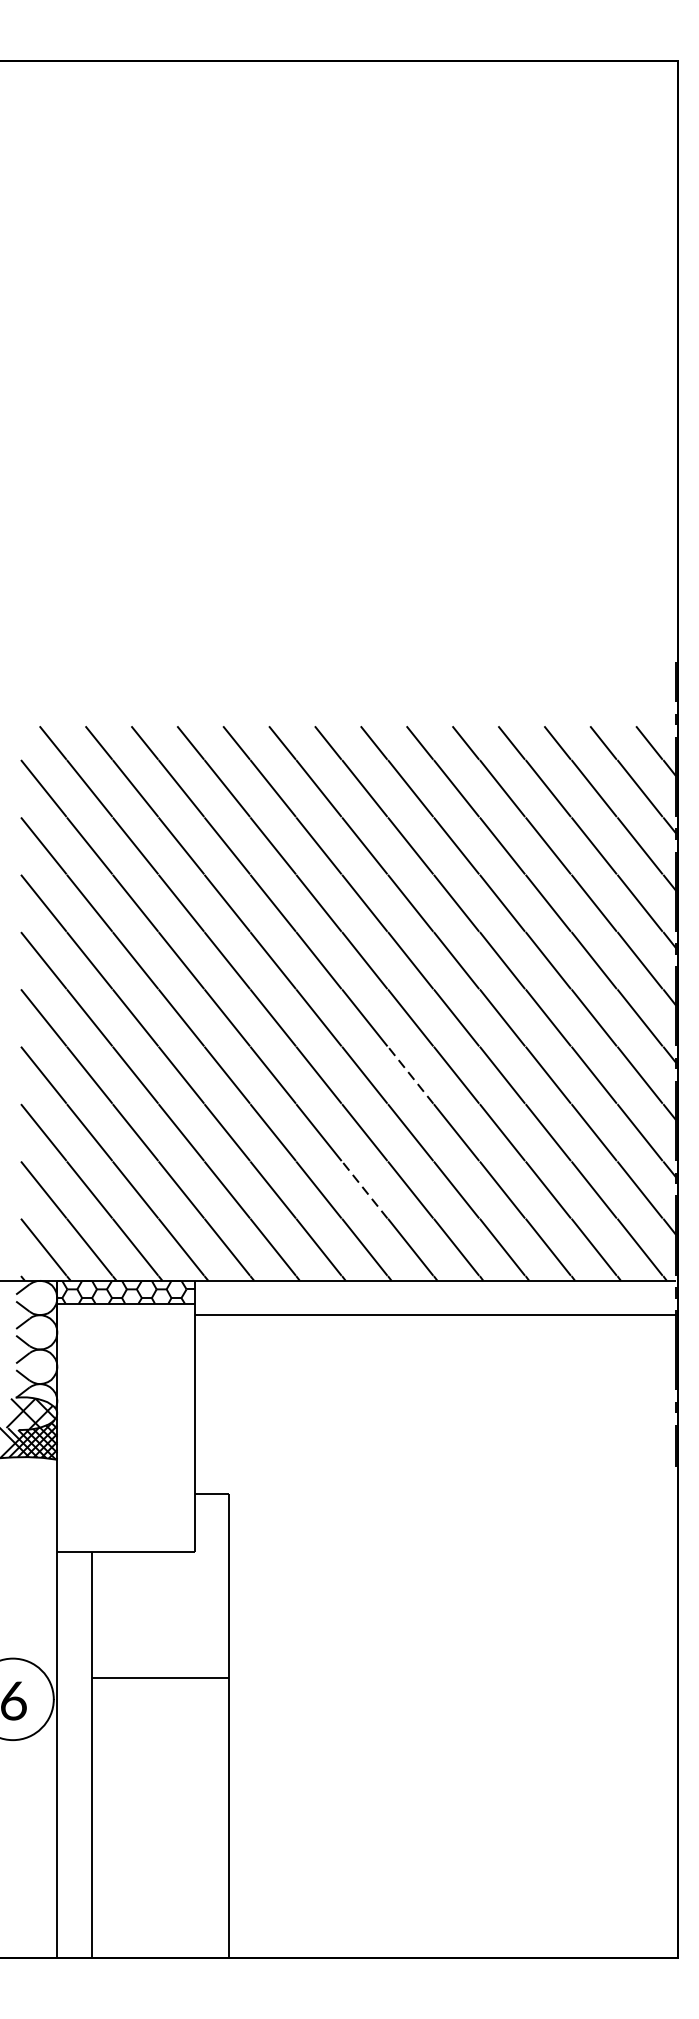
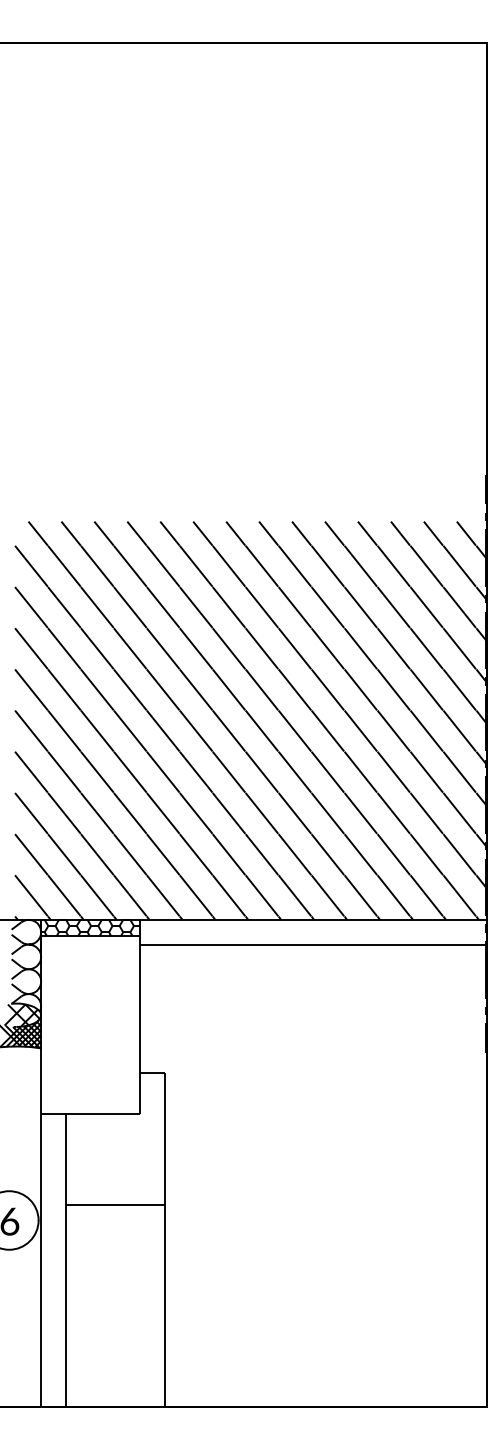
line: (410, 1074) -> (294, 771), dashed -> solid
line: (364, 1189) -> (261, 854), dashed -> solid

